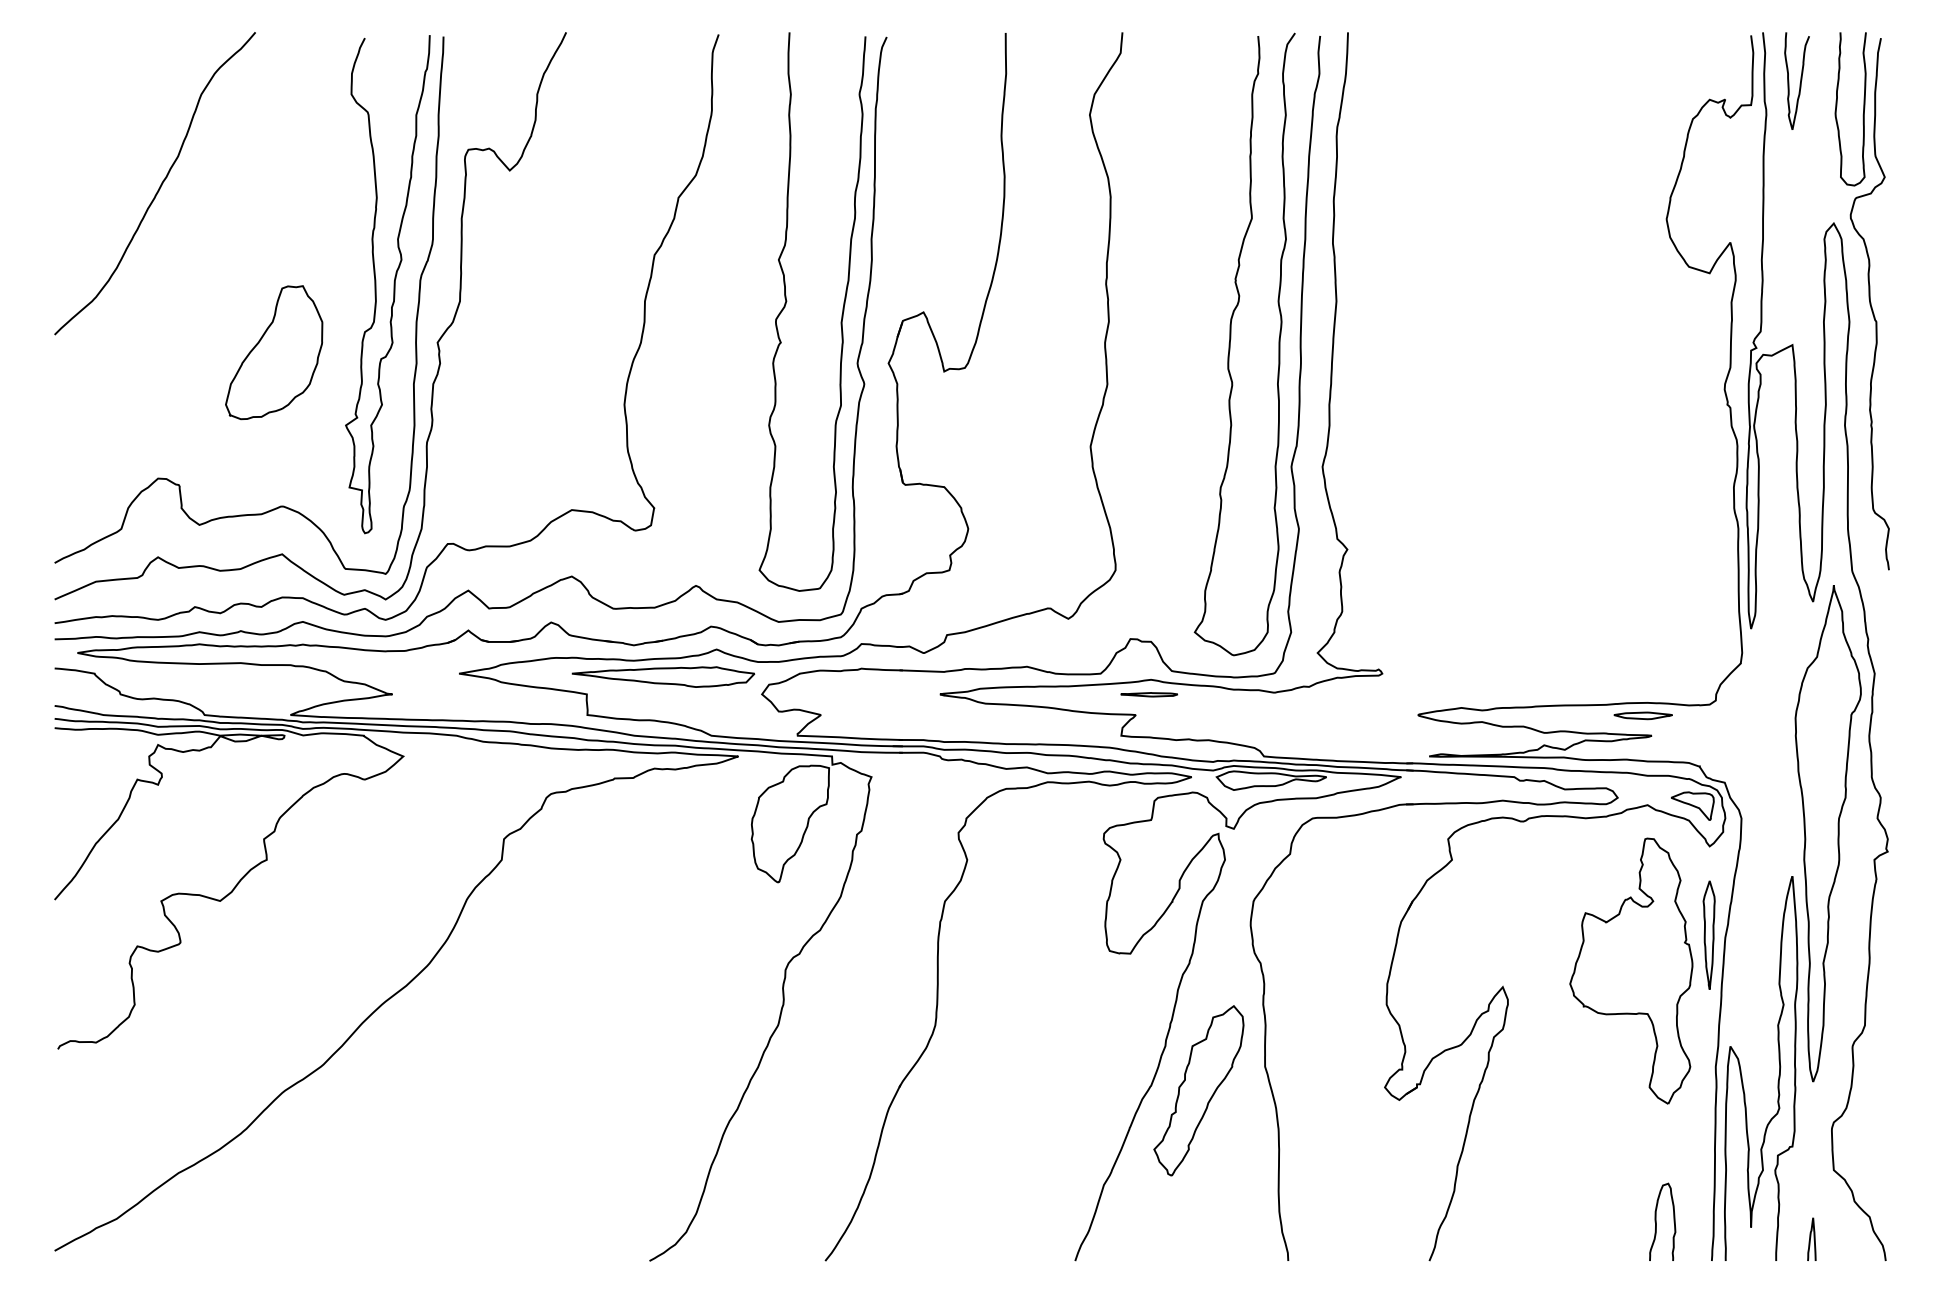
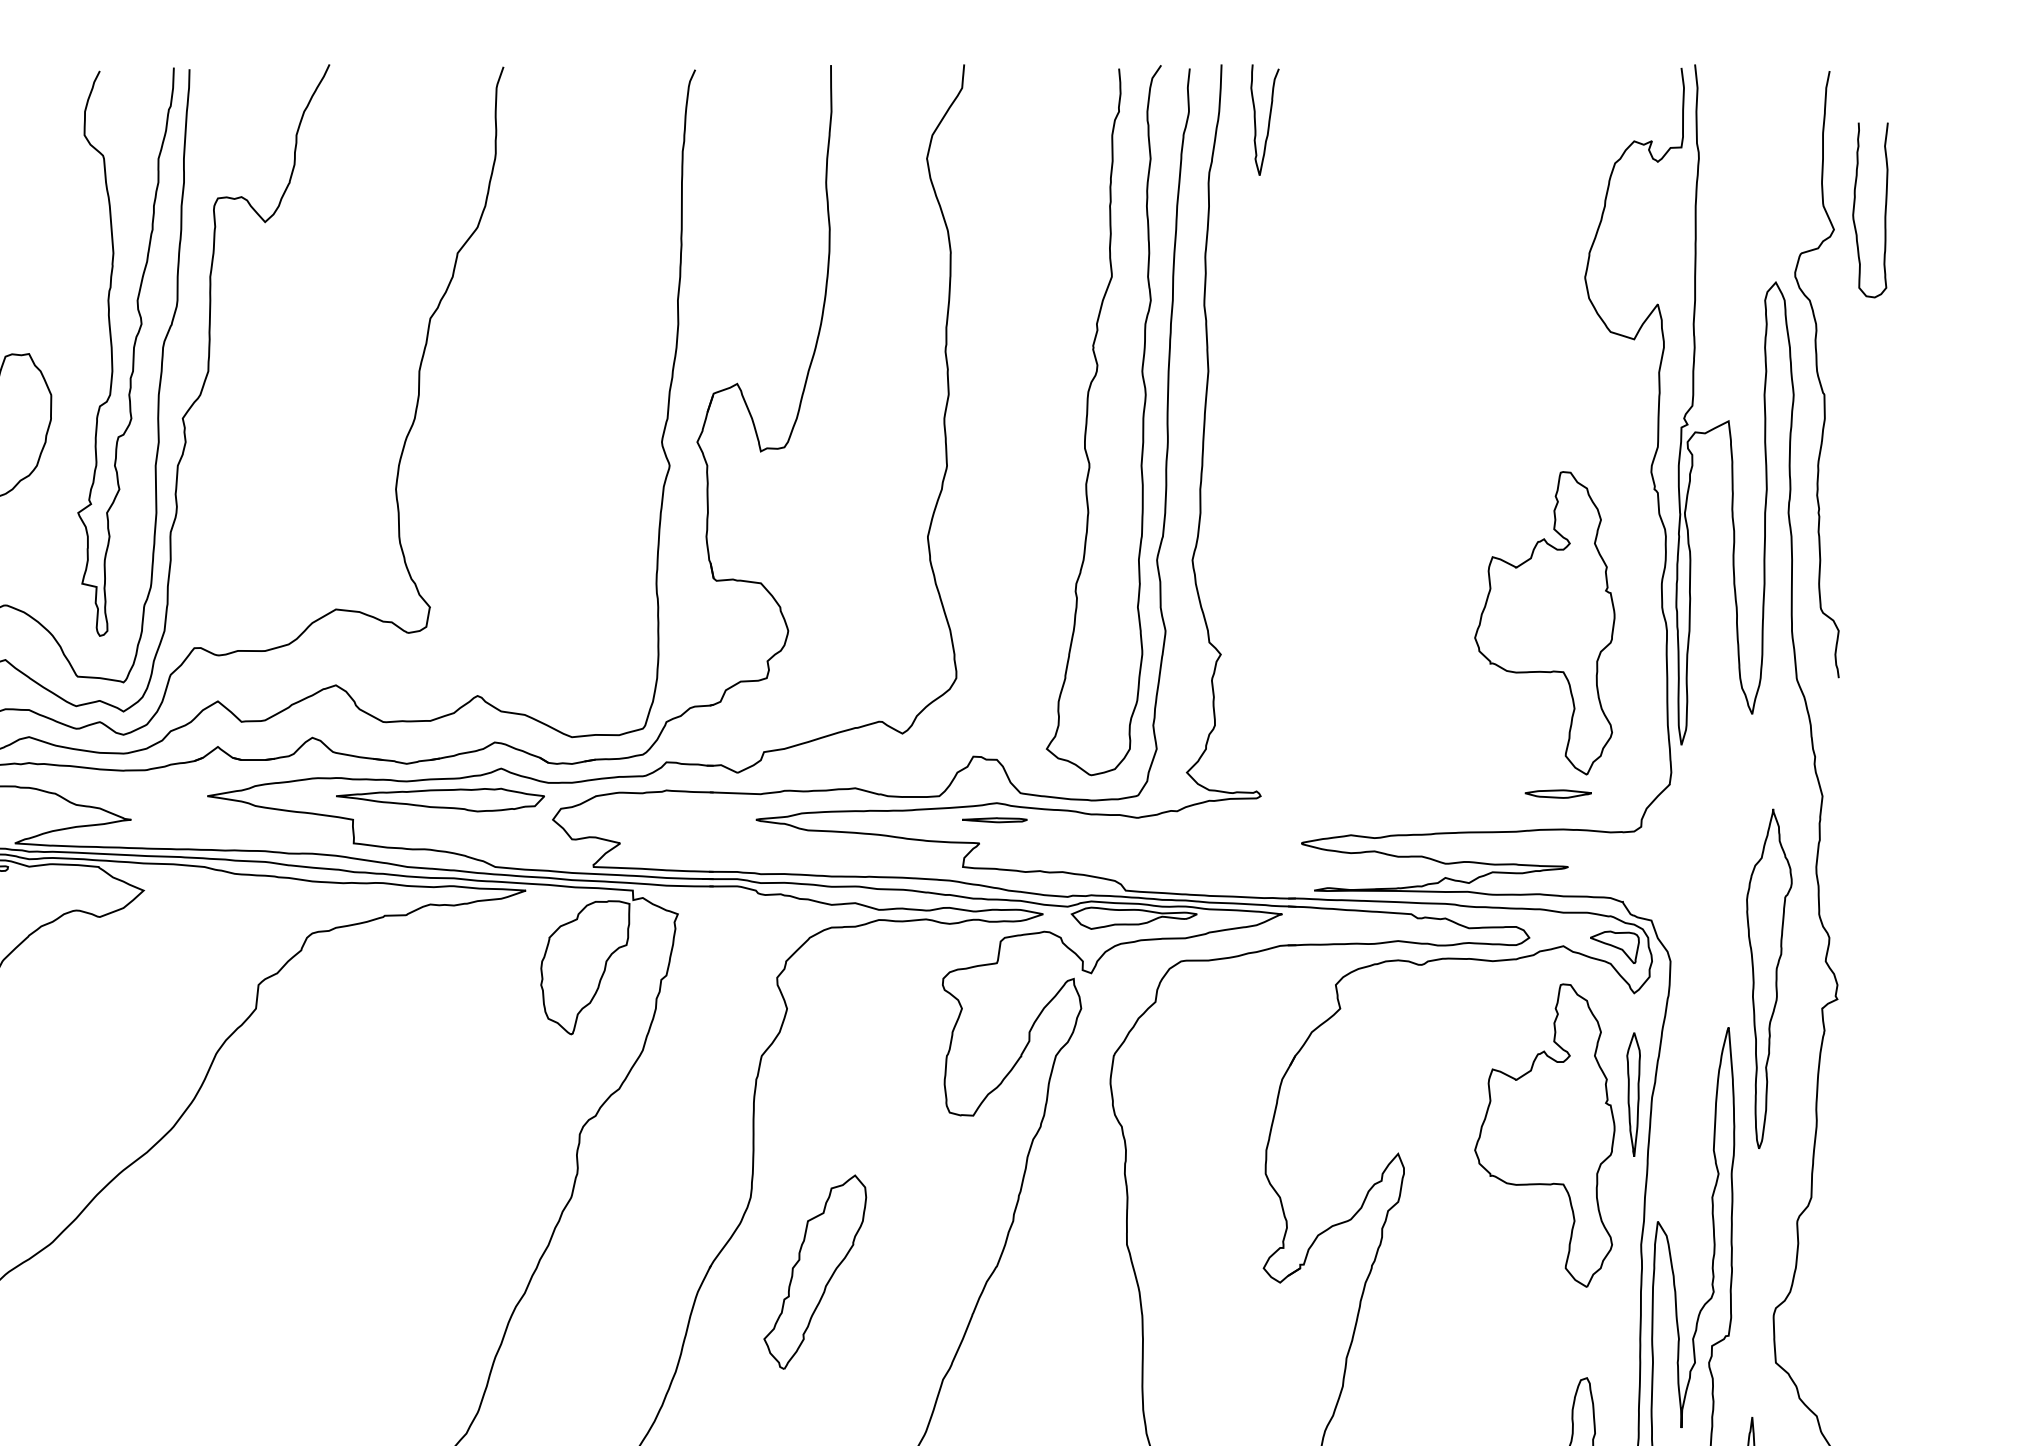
curve: (1800, 80) -> (1268, 119), moved
curve: (1863, 109) -> (1885, 210), moved
curve: (787, 301) -> (582, 371), removed
part: (1631, 521) -> (1545, 622), added
part: (1642, 715) -> (1557, 793), moved
part: (1827, 833) -> (1768, 978), size x0.6
part: (1198, 1090) -> (814, 1271), moved

